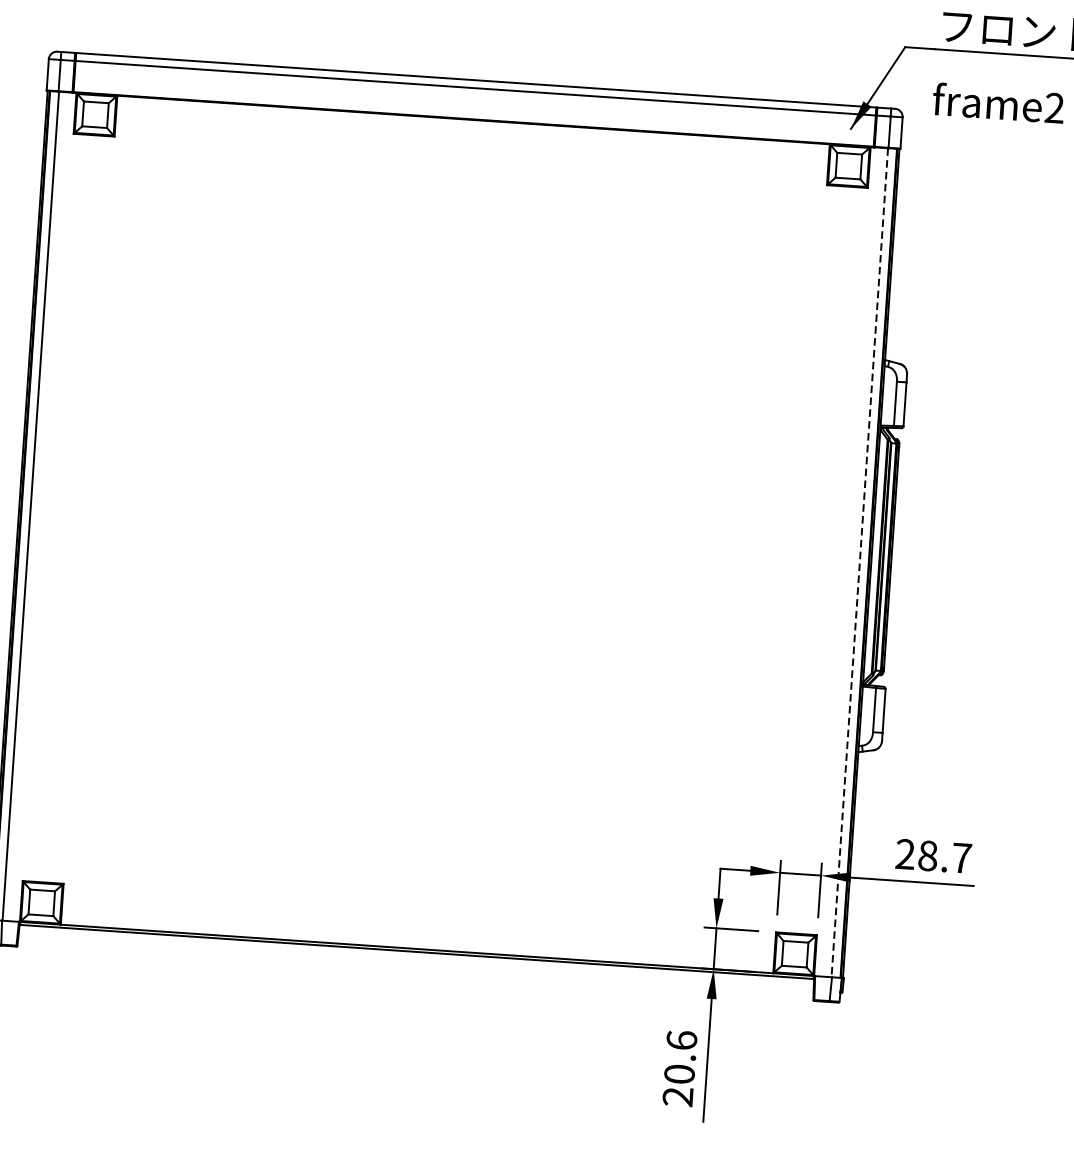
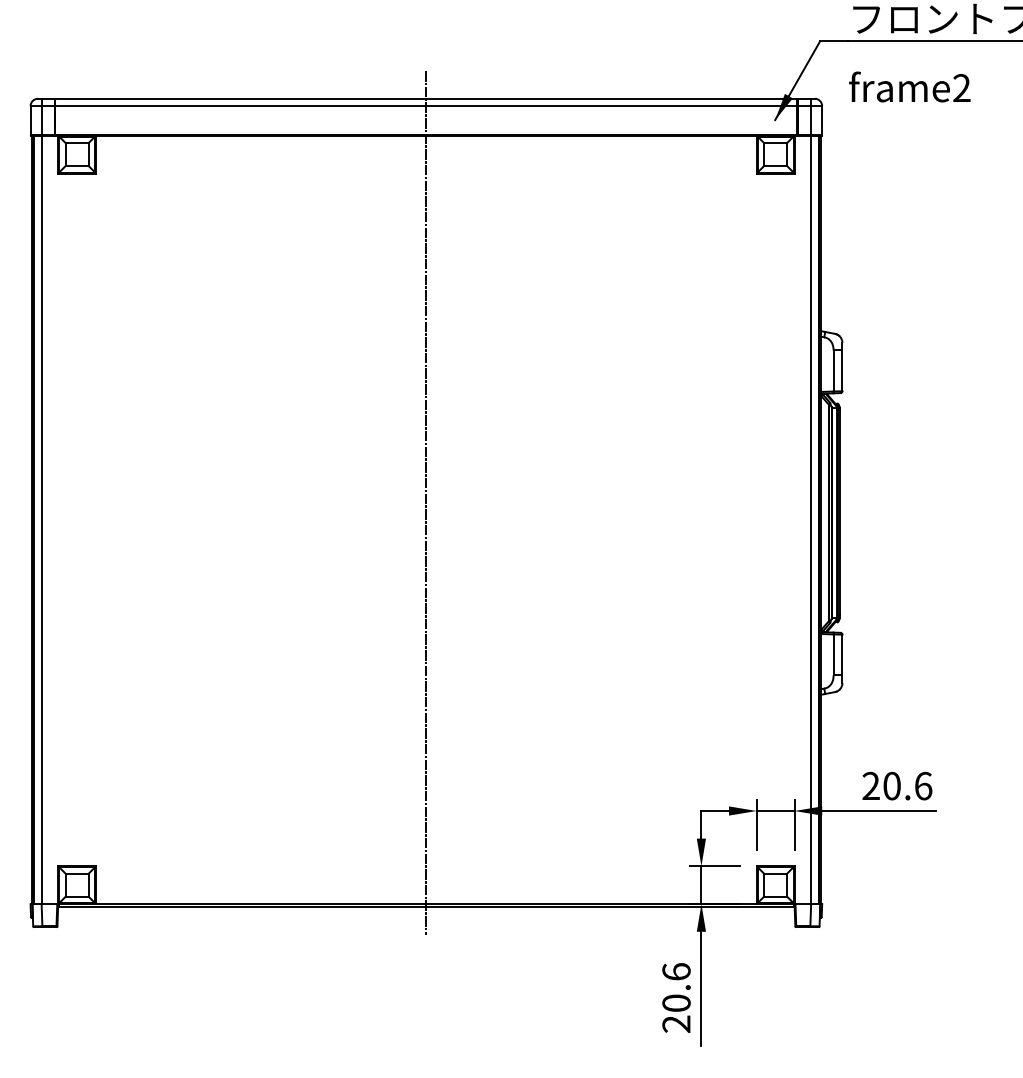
line: (446, 515) -> (426, 502), added
line: (859, 563) -> (810, 520), dashed -> solid
text: (944, 856) -> (907, 785), 28.7 -> 20.6

